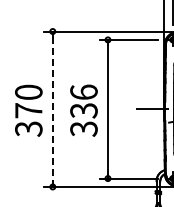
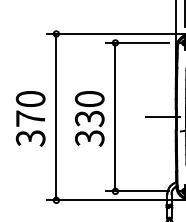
text: (83, 91) -> (89, 98), 336 -> 330
line: (52, 109) -> (56, 117), dashed -> solid

